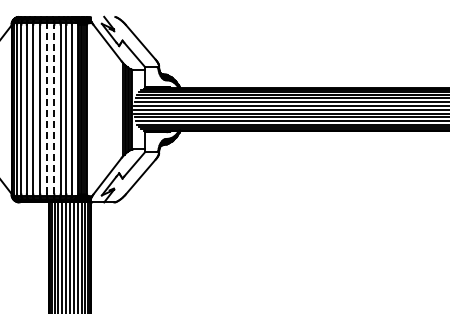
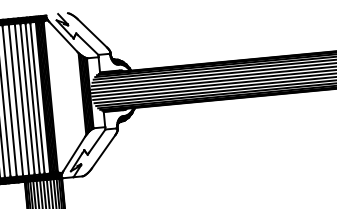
line: (47, 109) -> (15, 100), dashed -> solid
line: (54, 109) -> (22, 99), dashed -> solid

